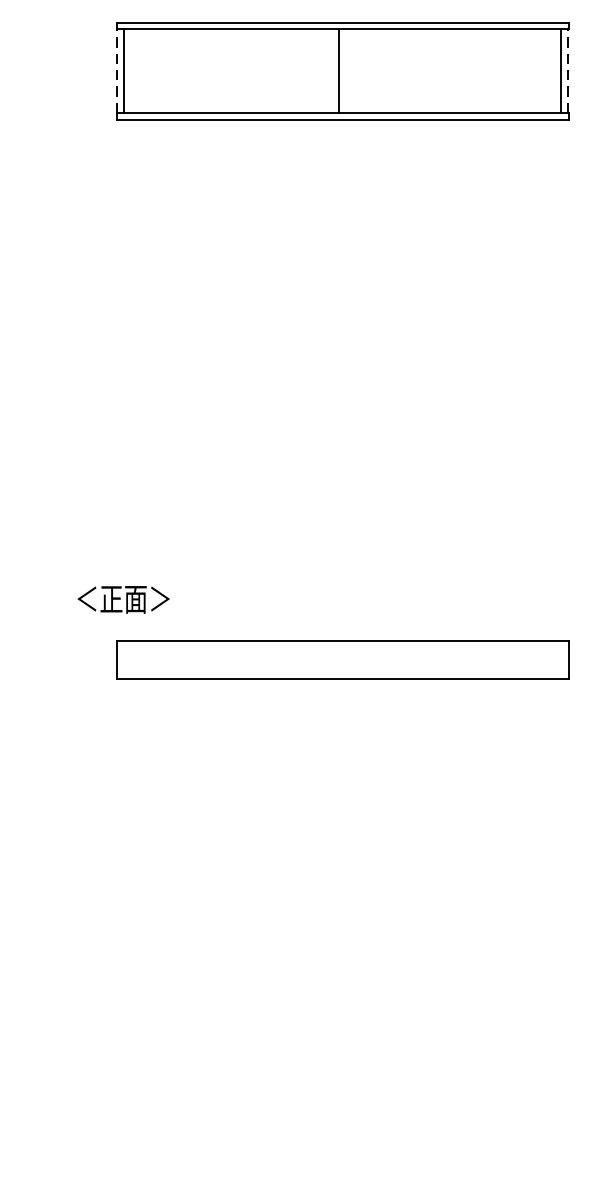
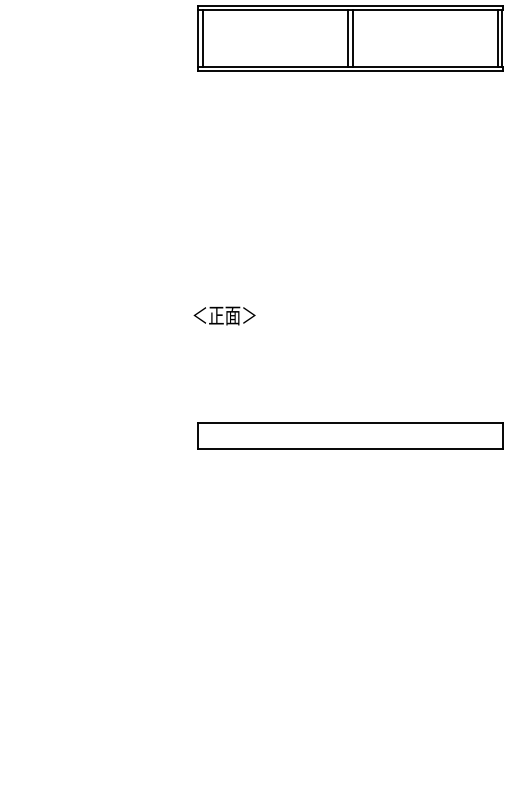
line: (117, 69) -> (198, 37), dashed -> solid
line: (568, 69) -> (502, 37), dashed -> solid
line: (345, 71) -> (352, 38), added
text: (123, 599) -> (224, 315), moved

